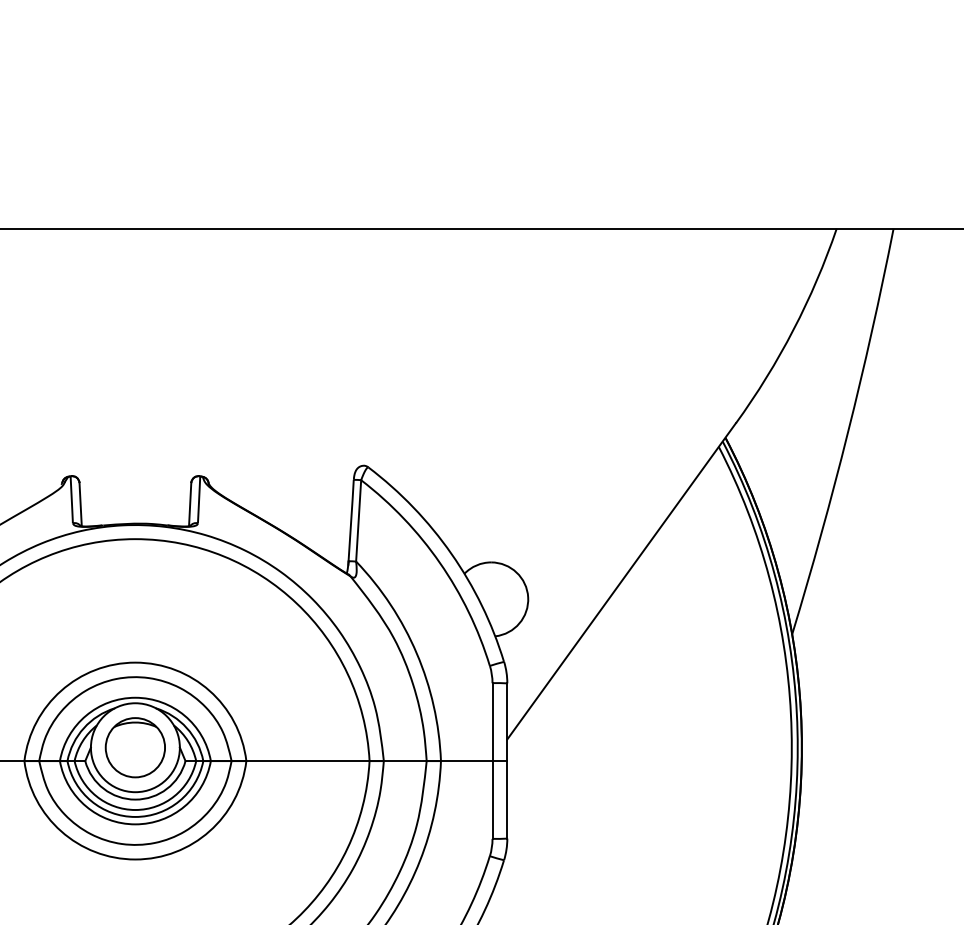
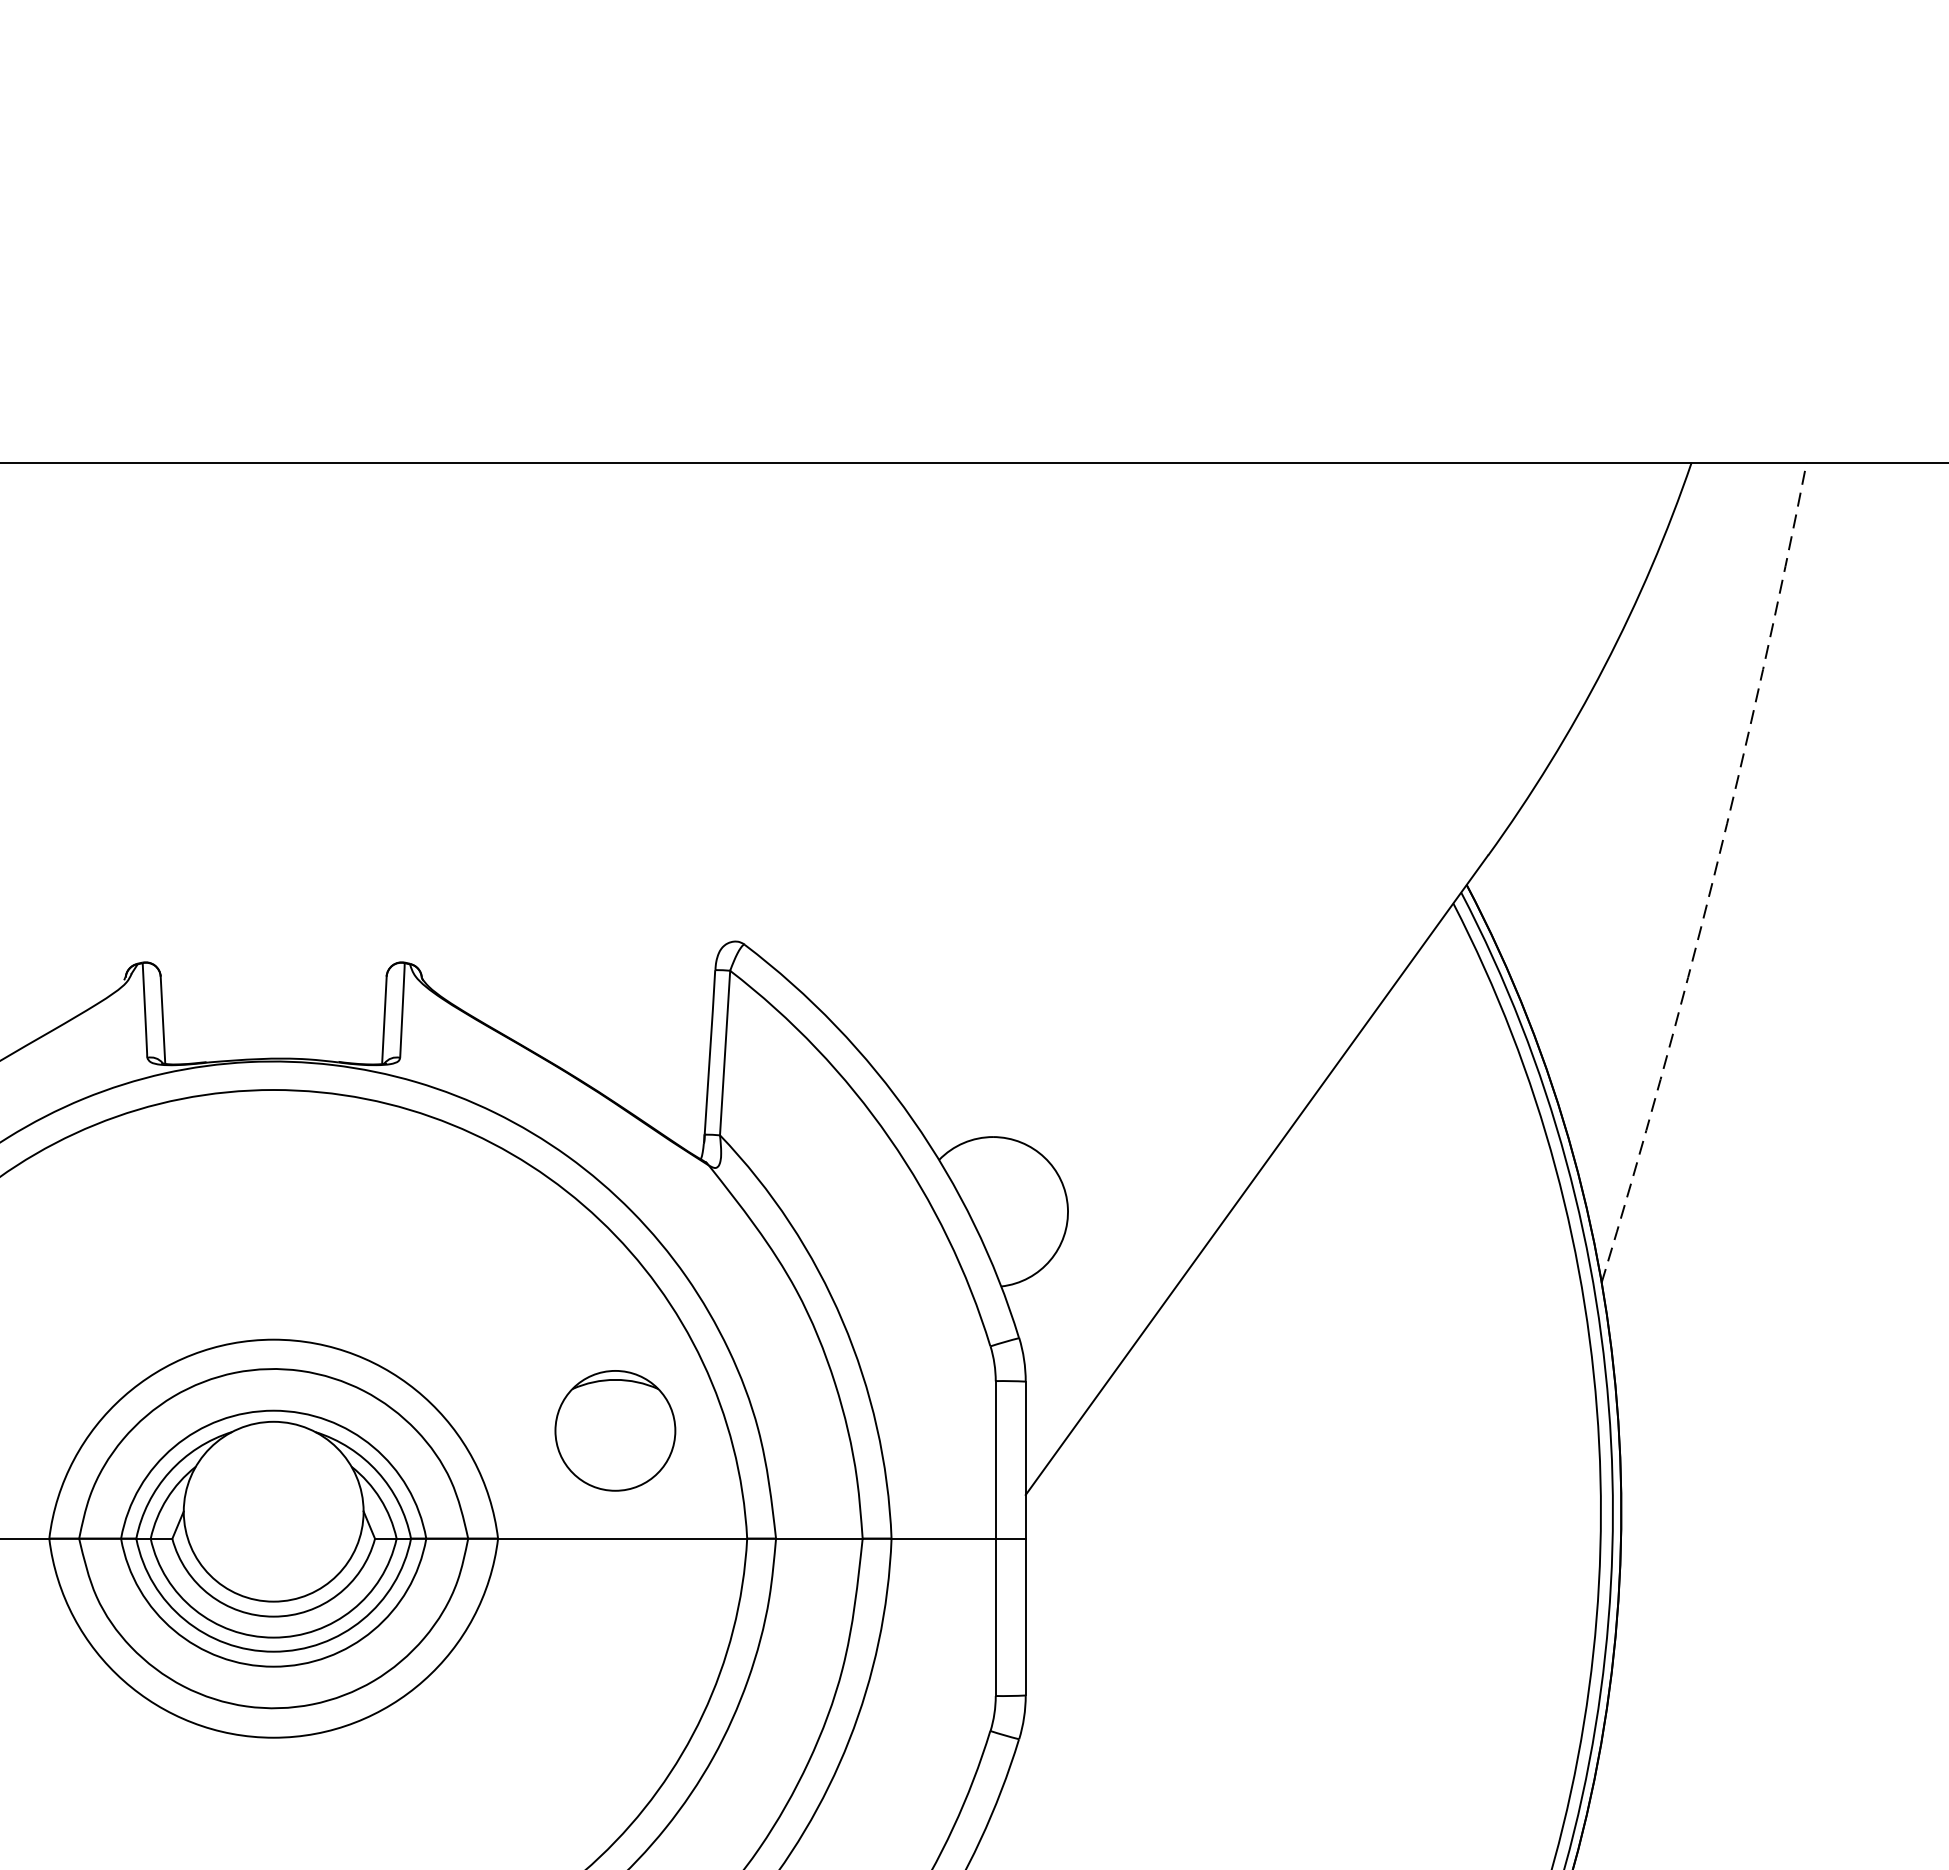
arc: (847, 432) -> (1713, 874), solid -> dashed
part: (134, 747) -> (613, 1430), moved

